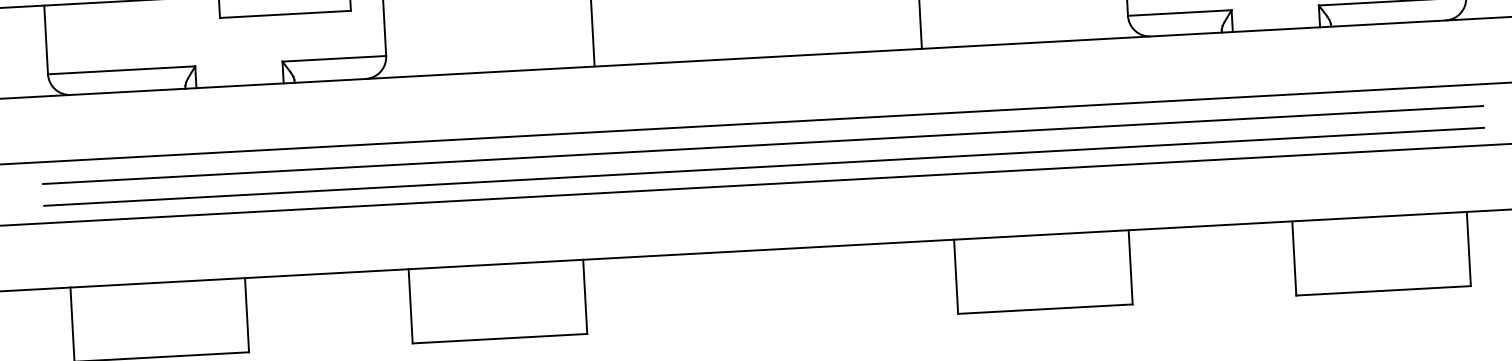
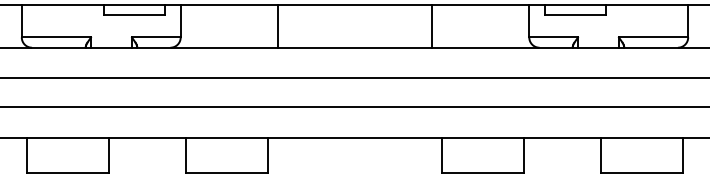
line: (761, 144) -> (354, 88), removed
line: (763, 165) -> (354, 98), removed

